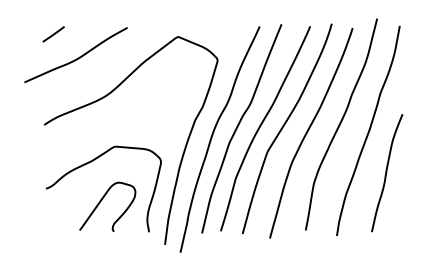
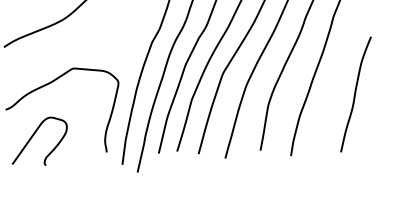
curve: (387, 172) -> (356, 93), moved
curve: (100, 203) -> (32, 137), moved

